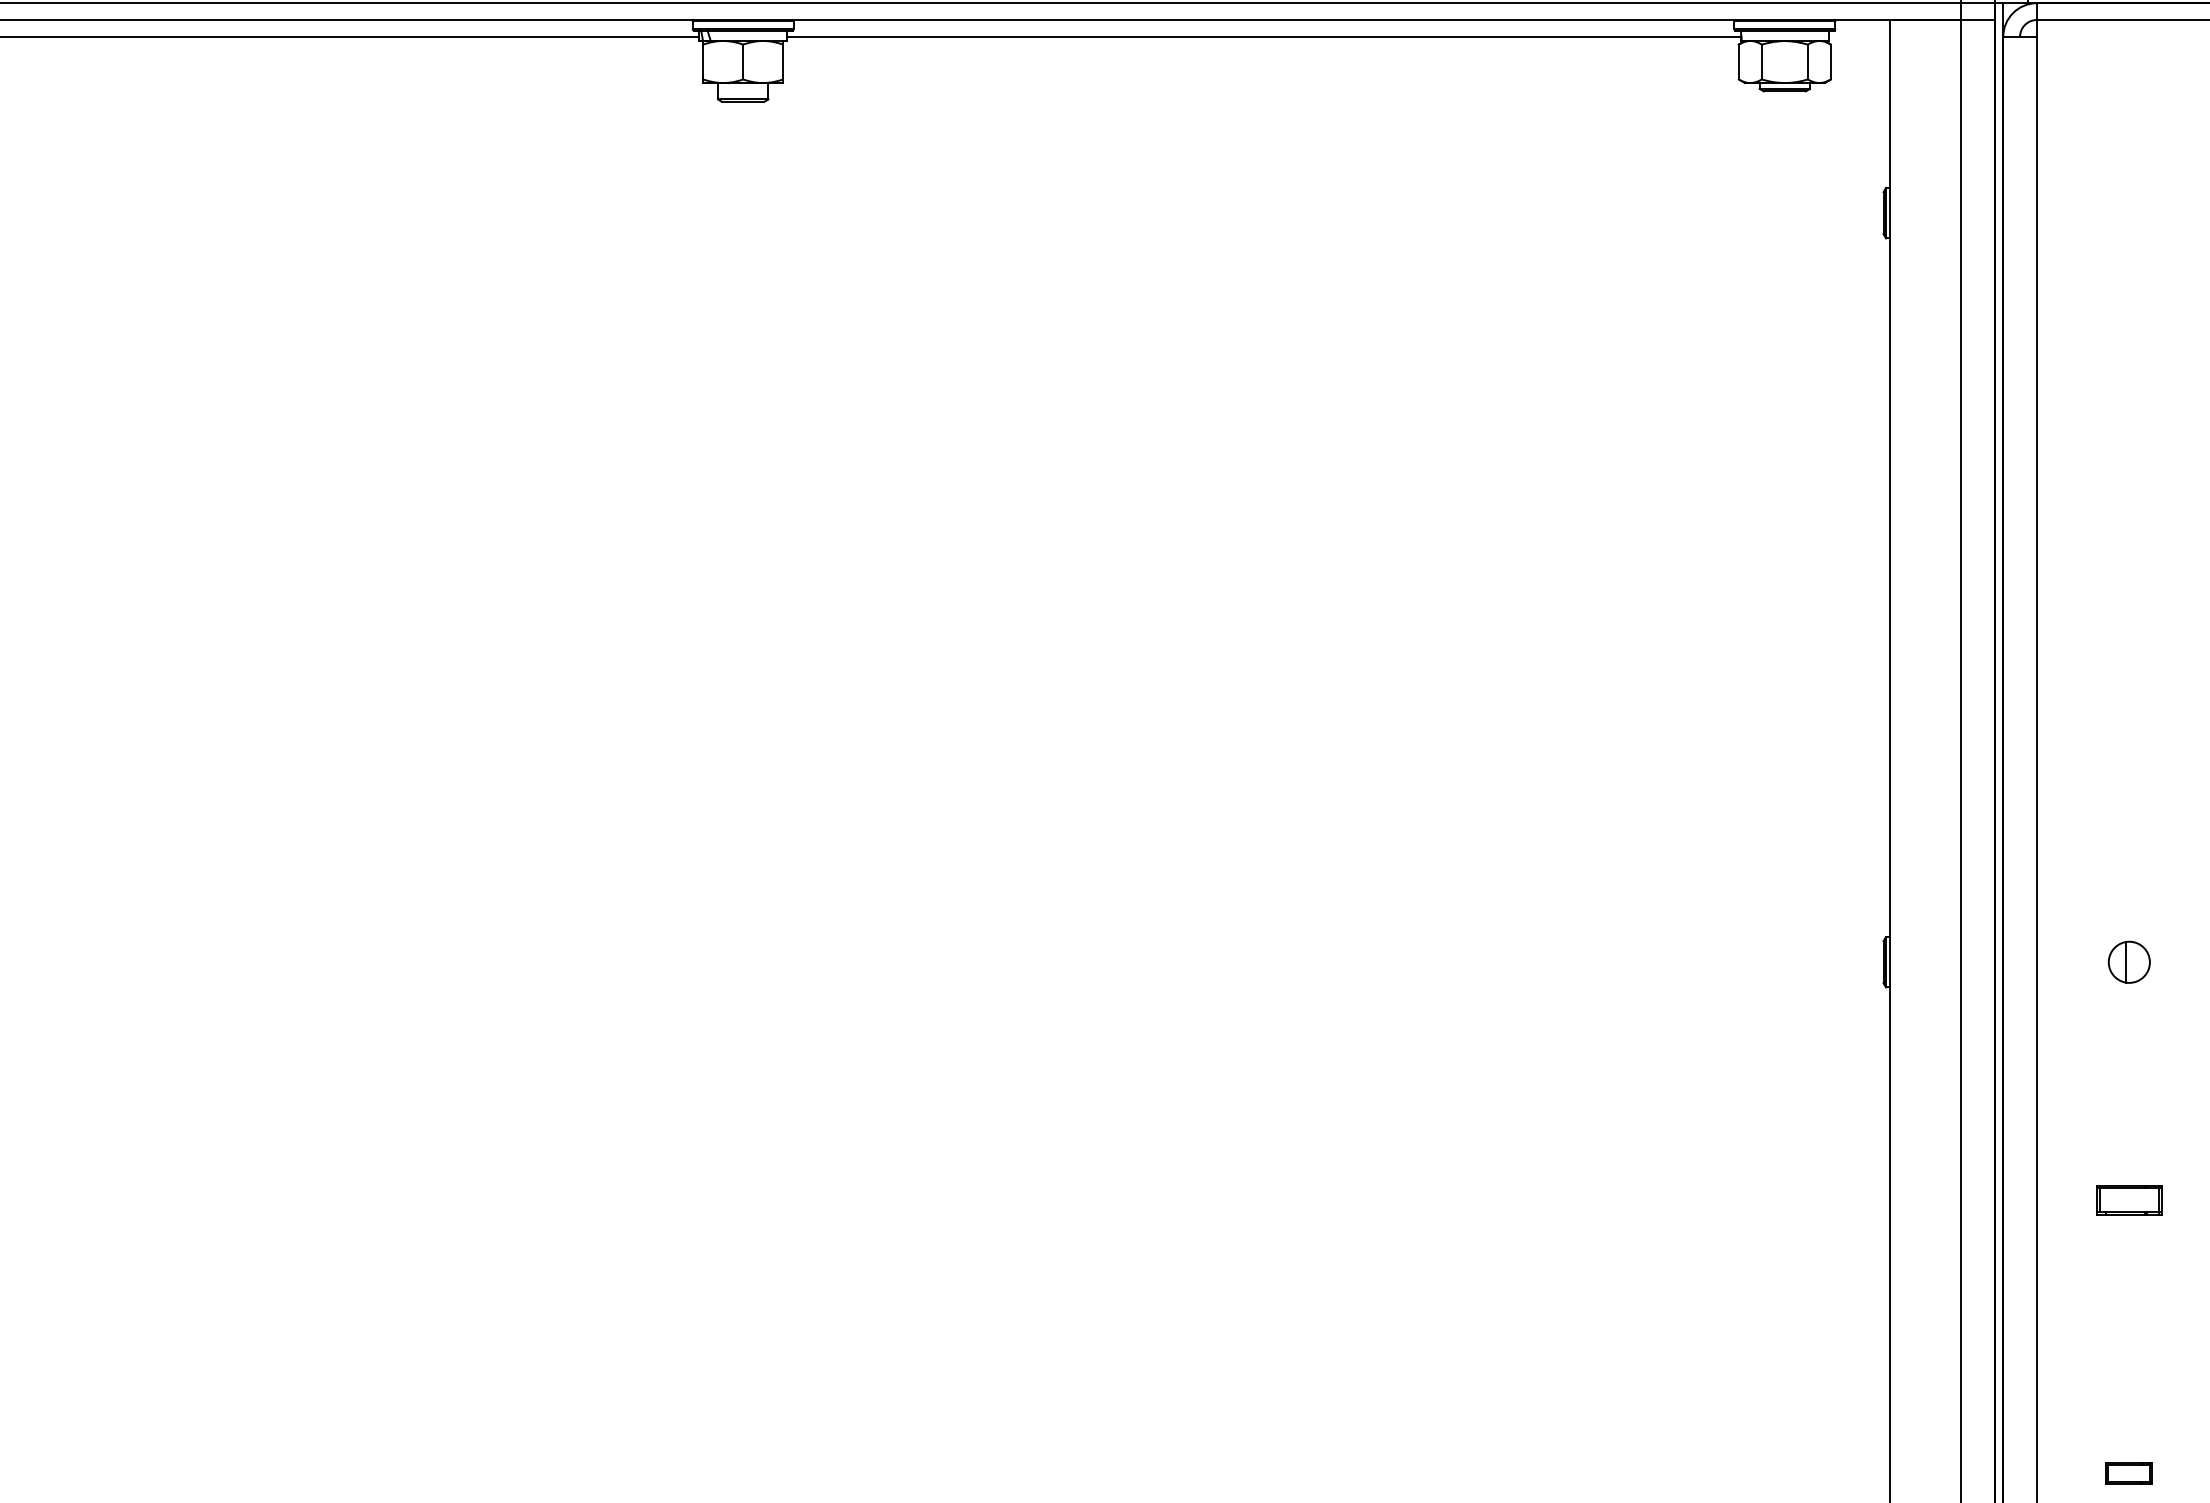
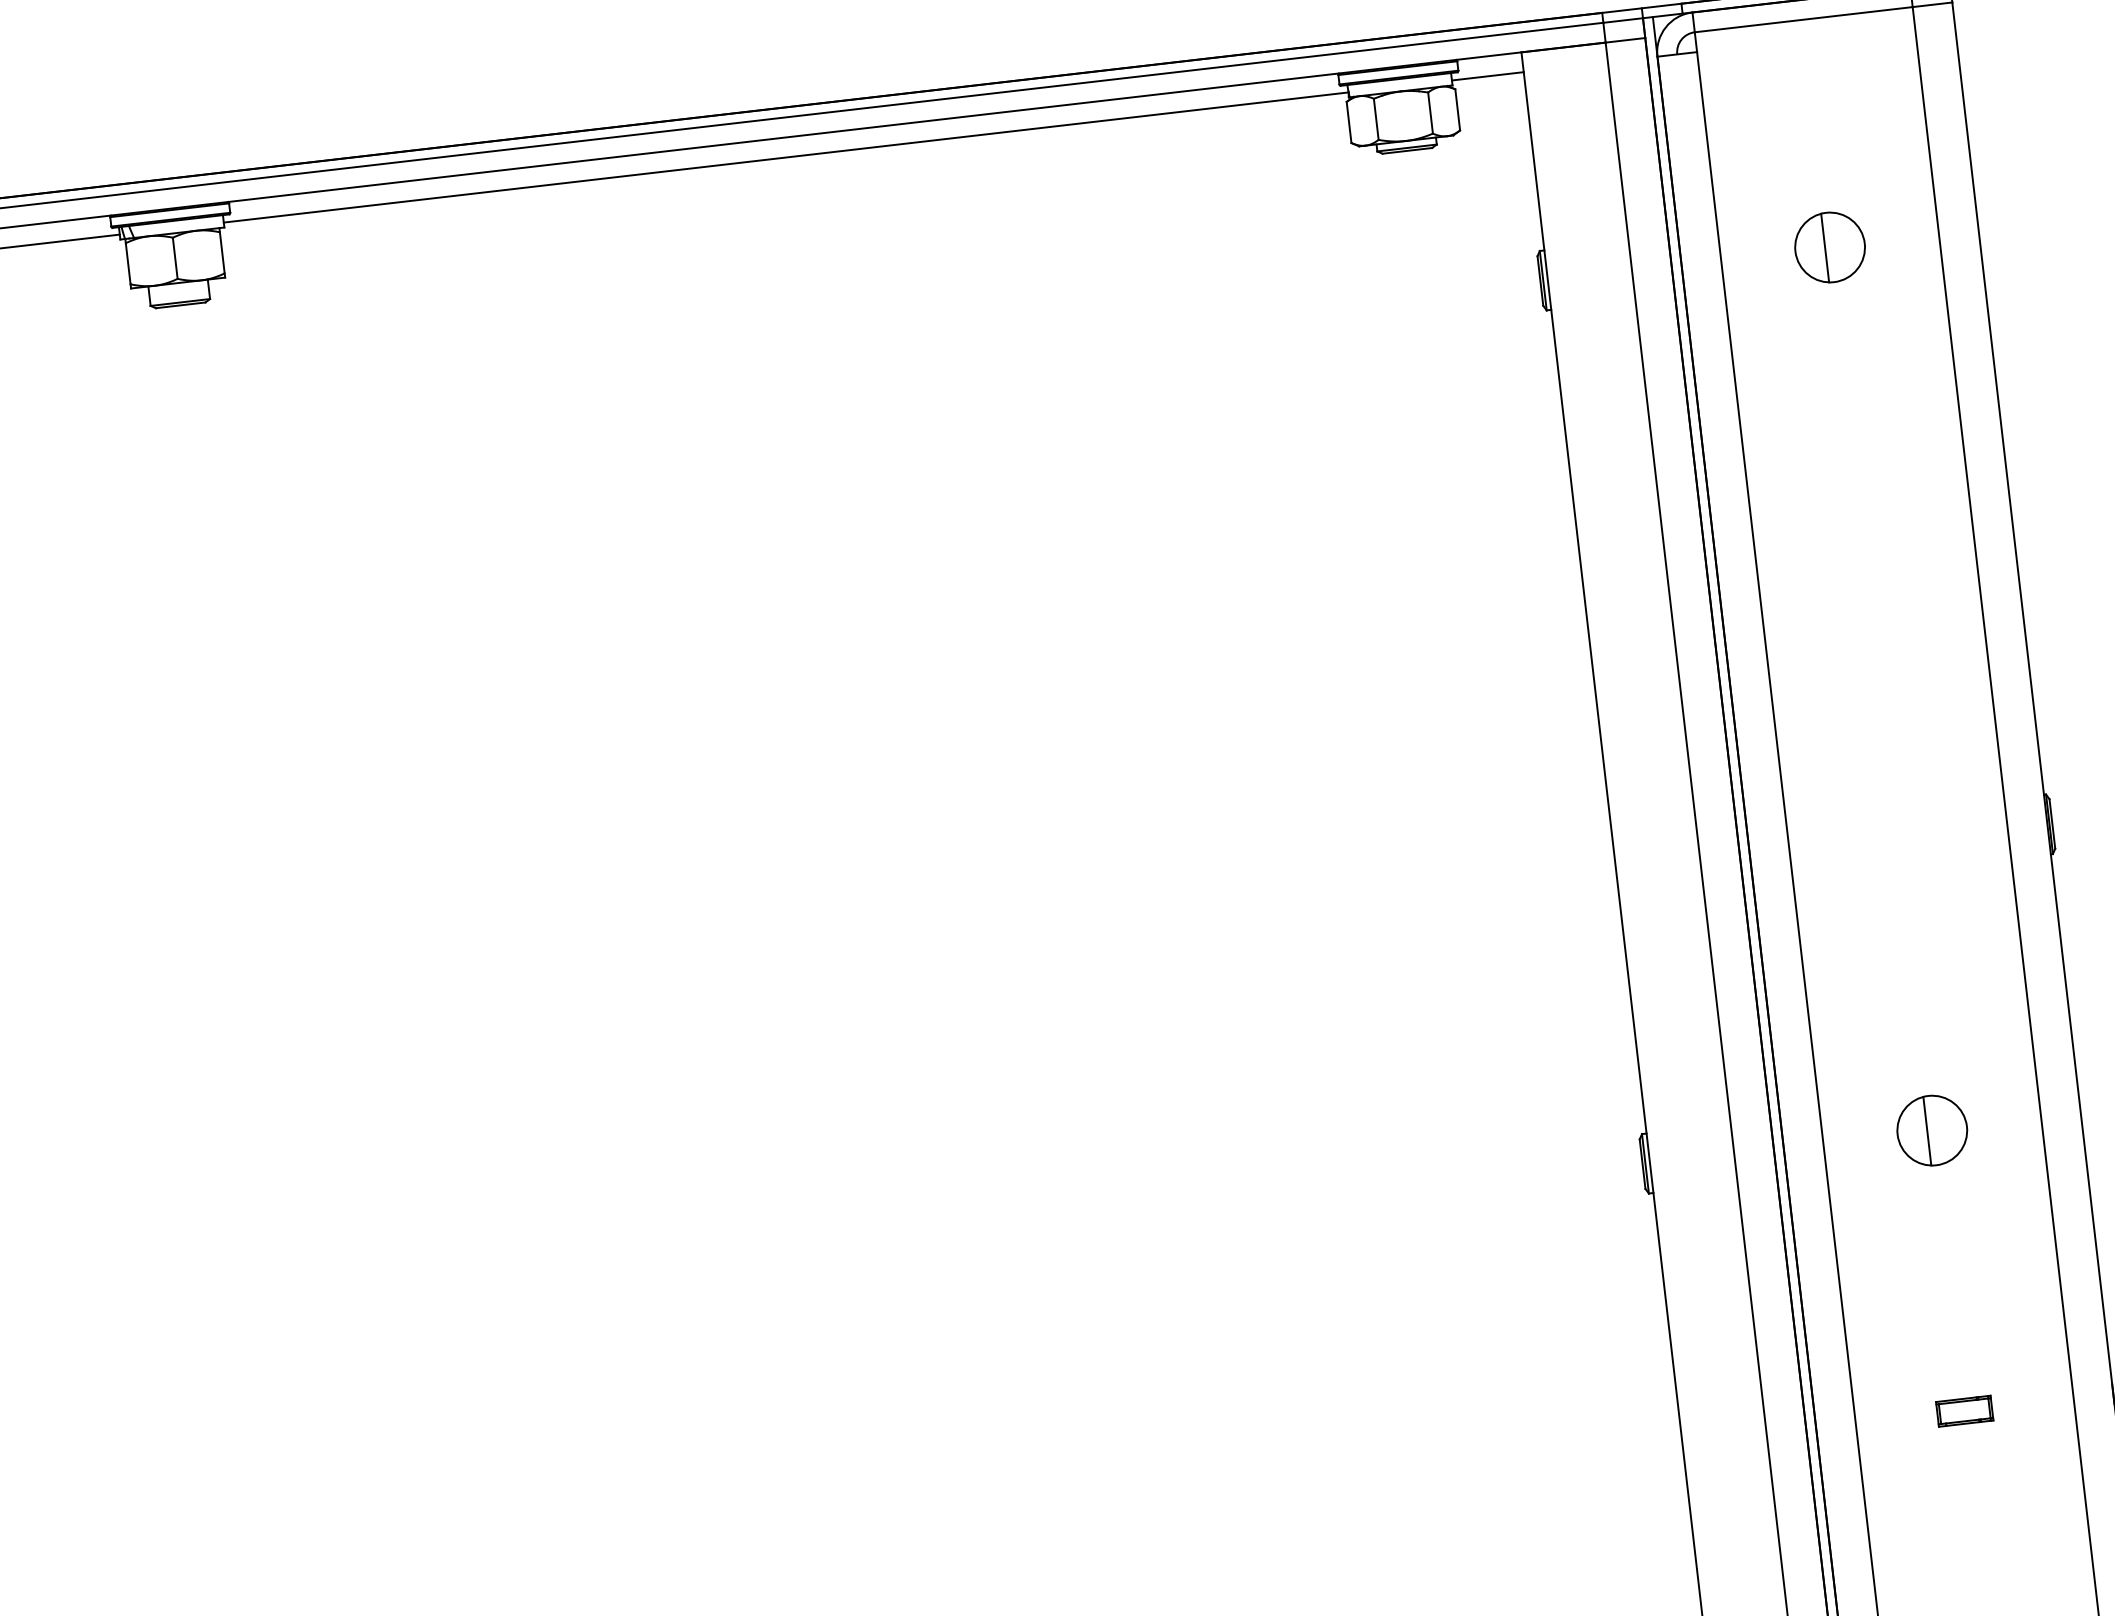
line: (1858, 36) -> (1486, 76), added
part: (2129, 212) -> (1830, 246), added
part: (2129, 962) -> (1932, 1130), size x1.43
part: (2128, 1200) -> (1963, 1411), size x0.71

